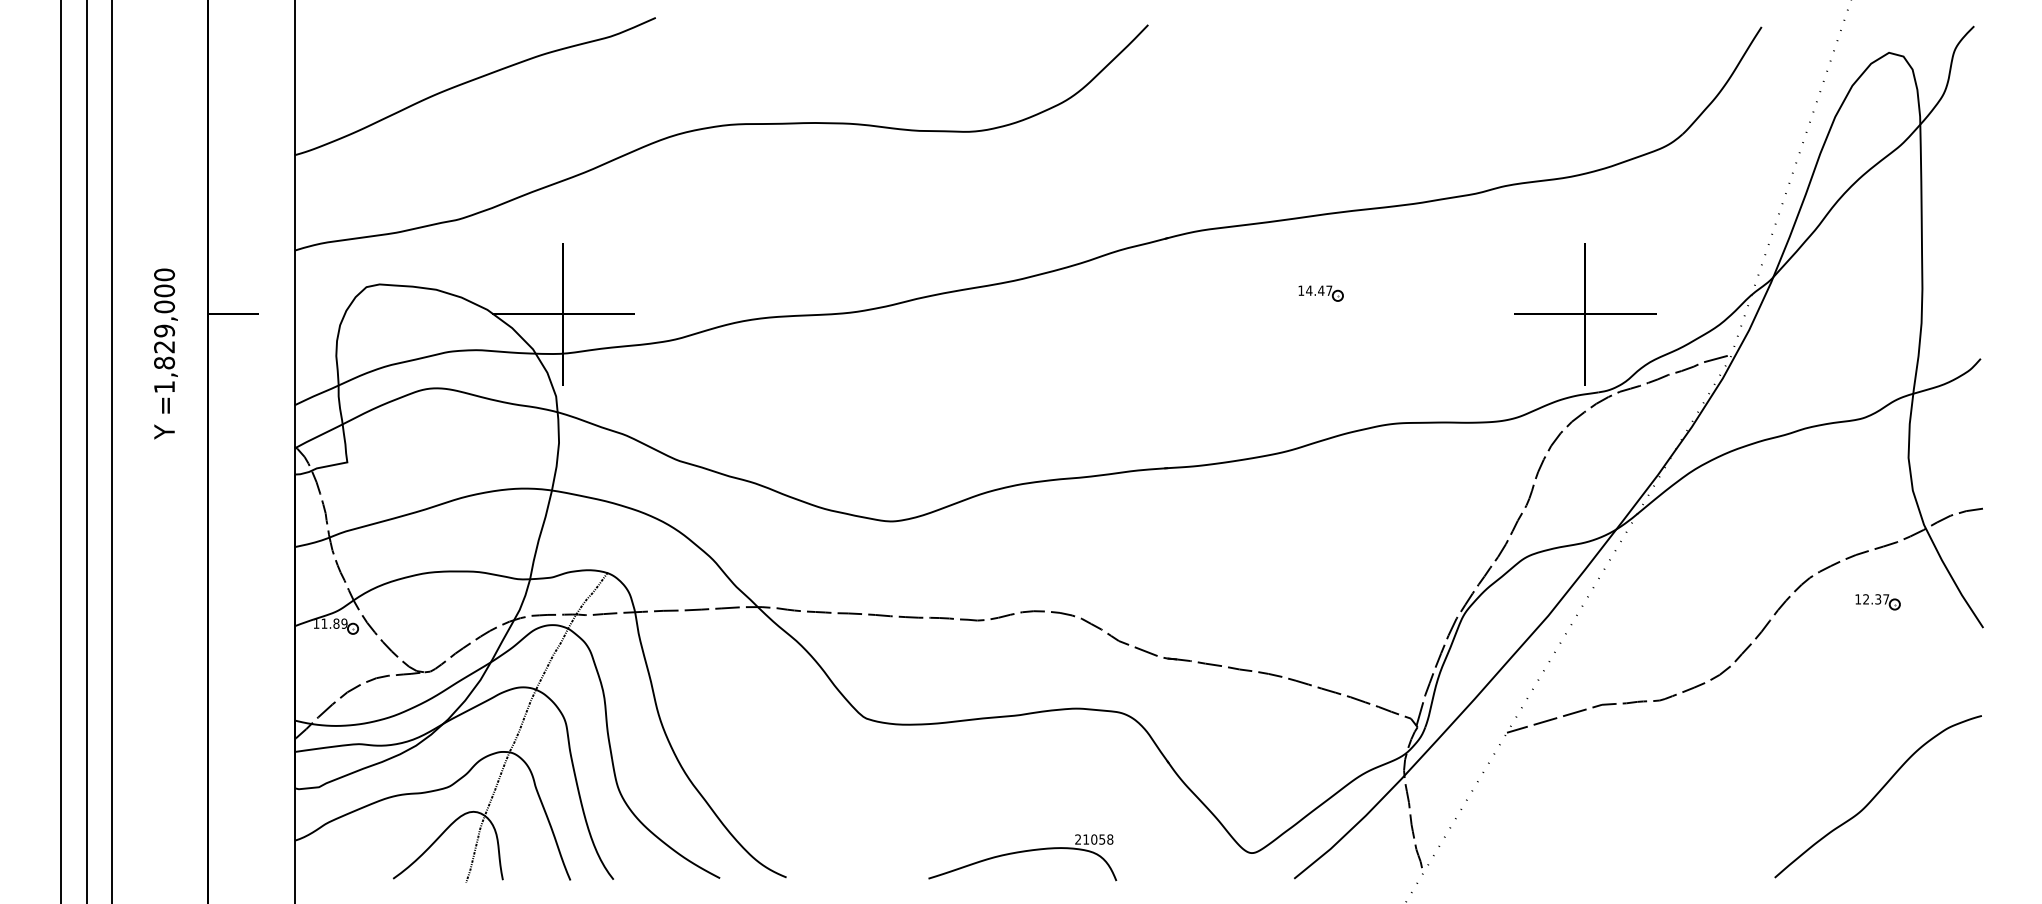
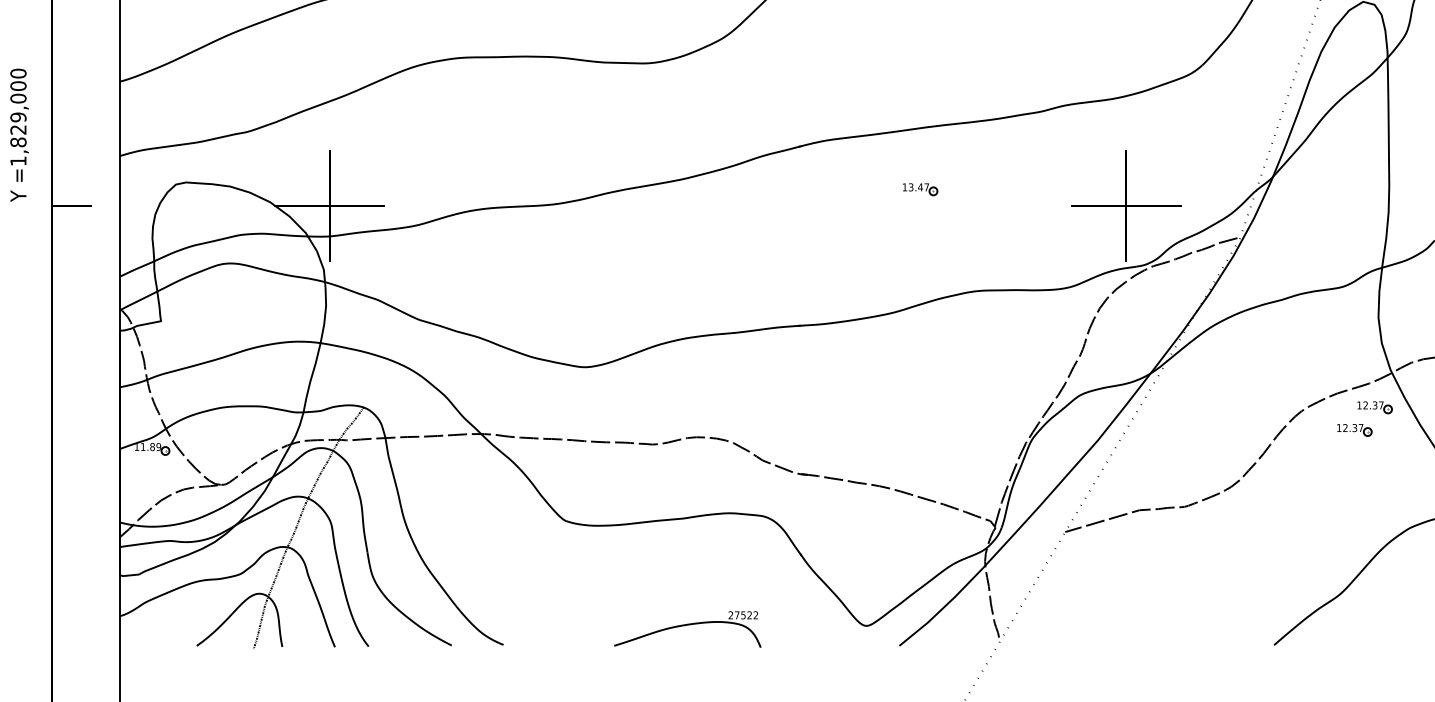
text: (1309, 290) -> (911, 187), 14.47 -> 13.47
text: (165, 353) -> (19, 134), moved
part: (1903, 573) -> (1374, 407), added
text: (1098, 839) -> (746, 615), 21058 -> 27522

